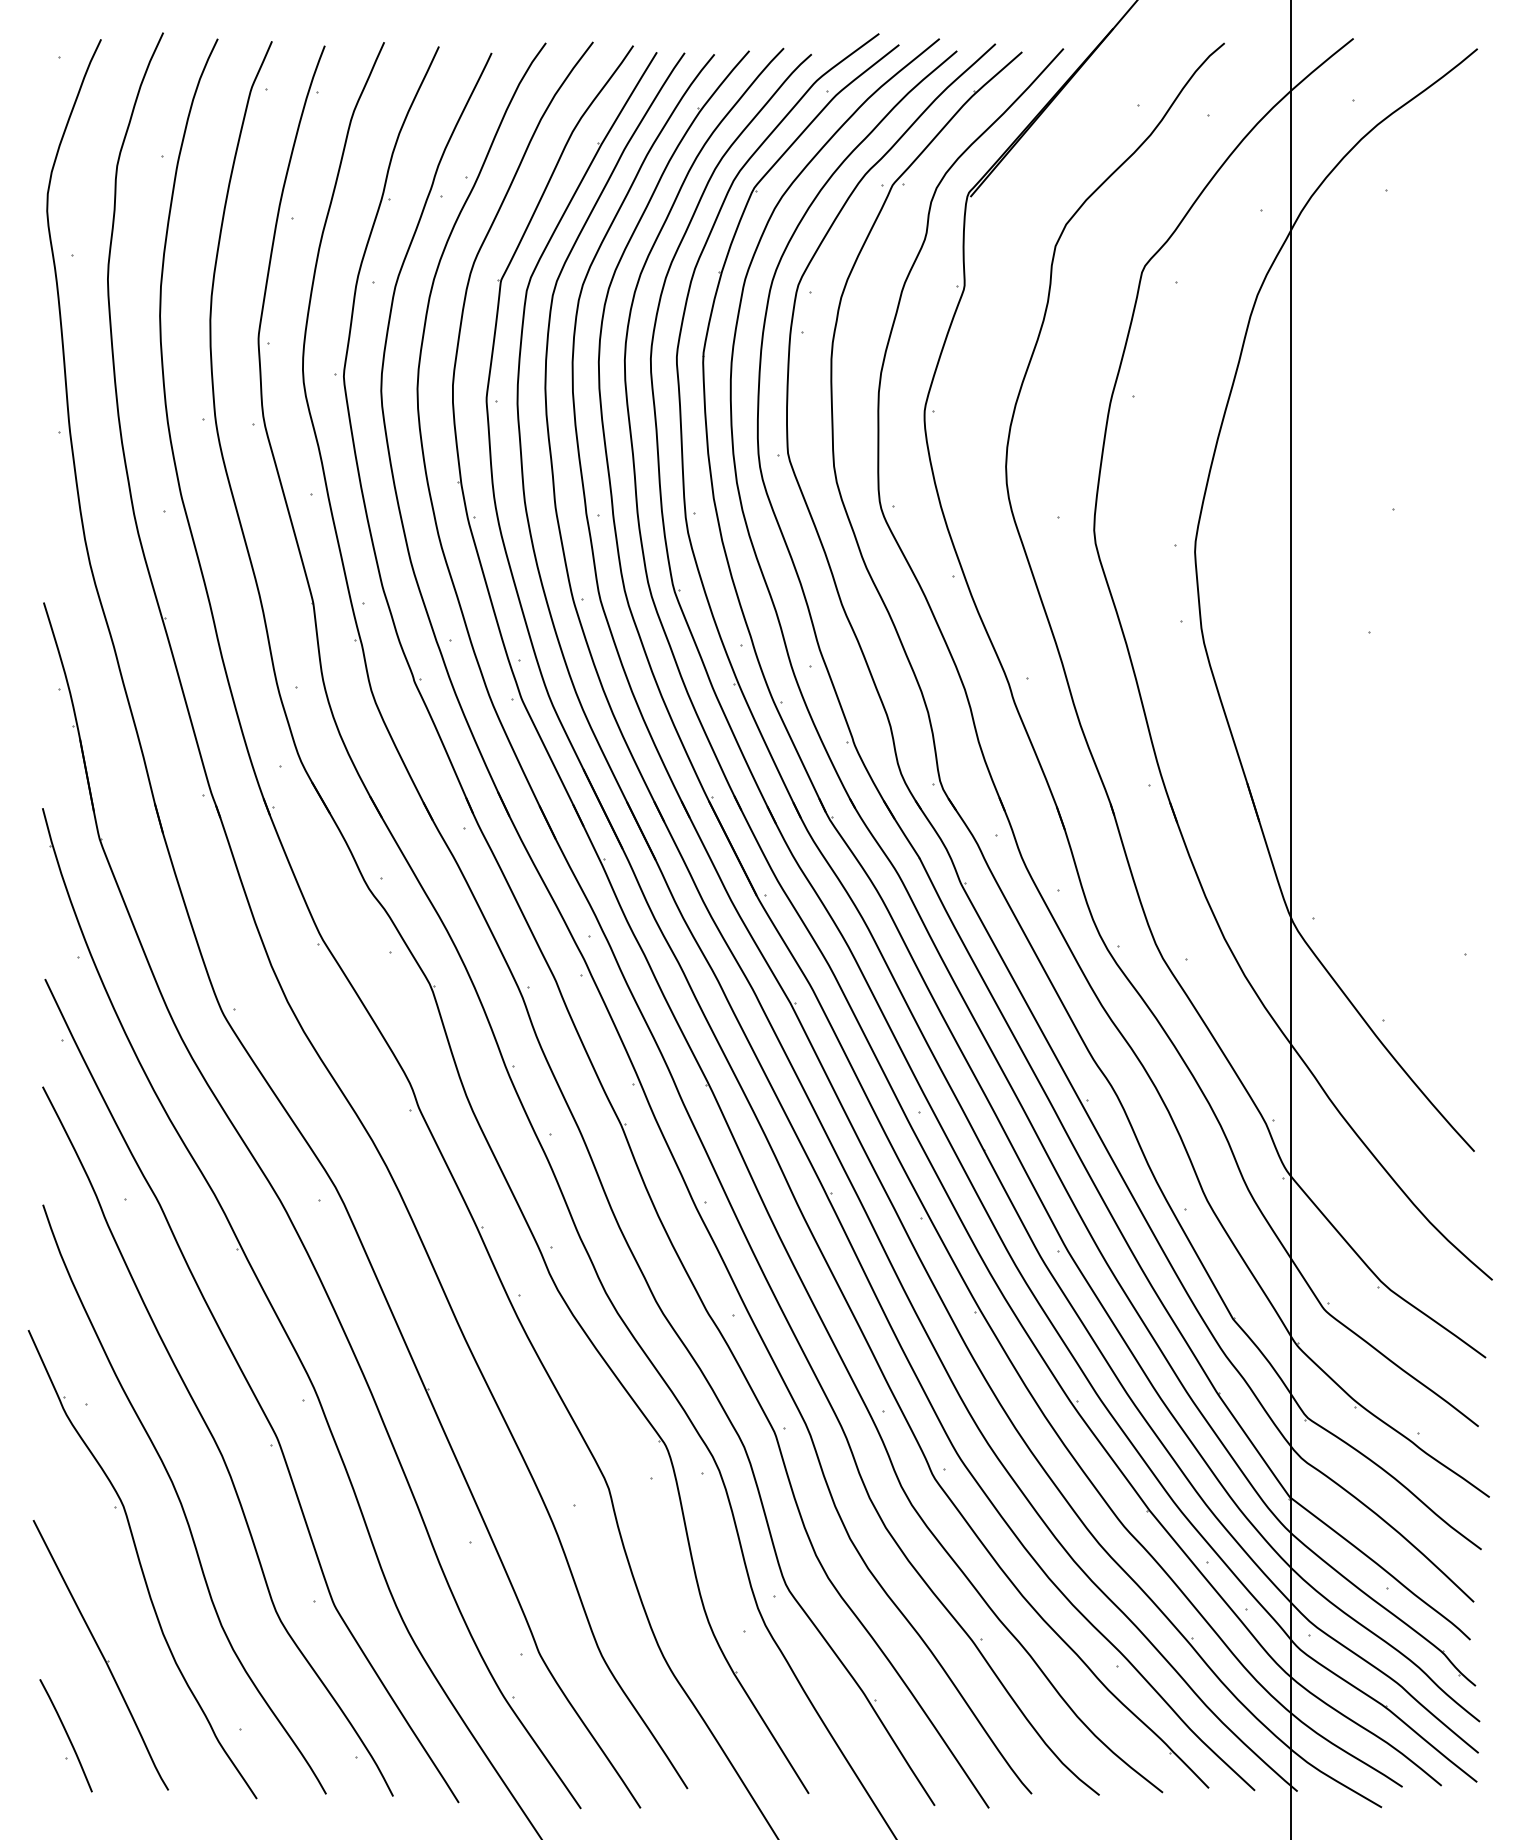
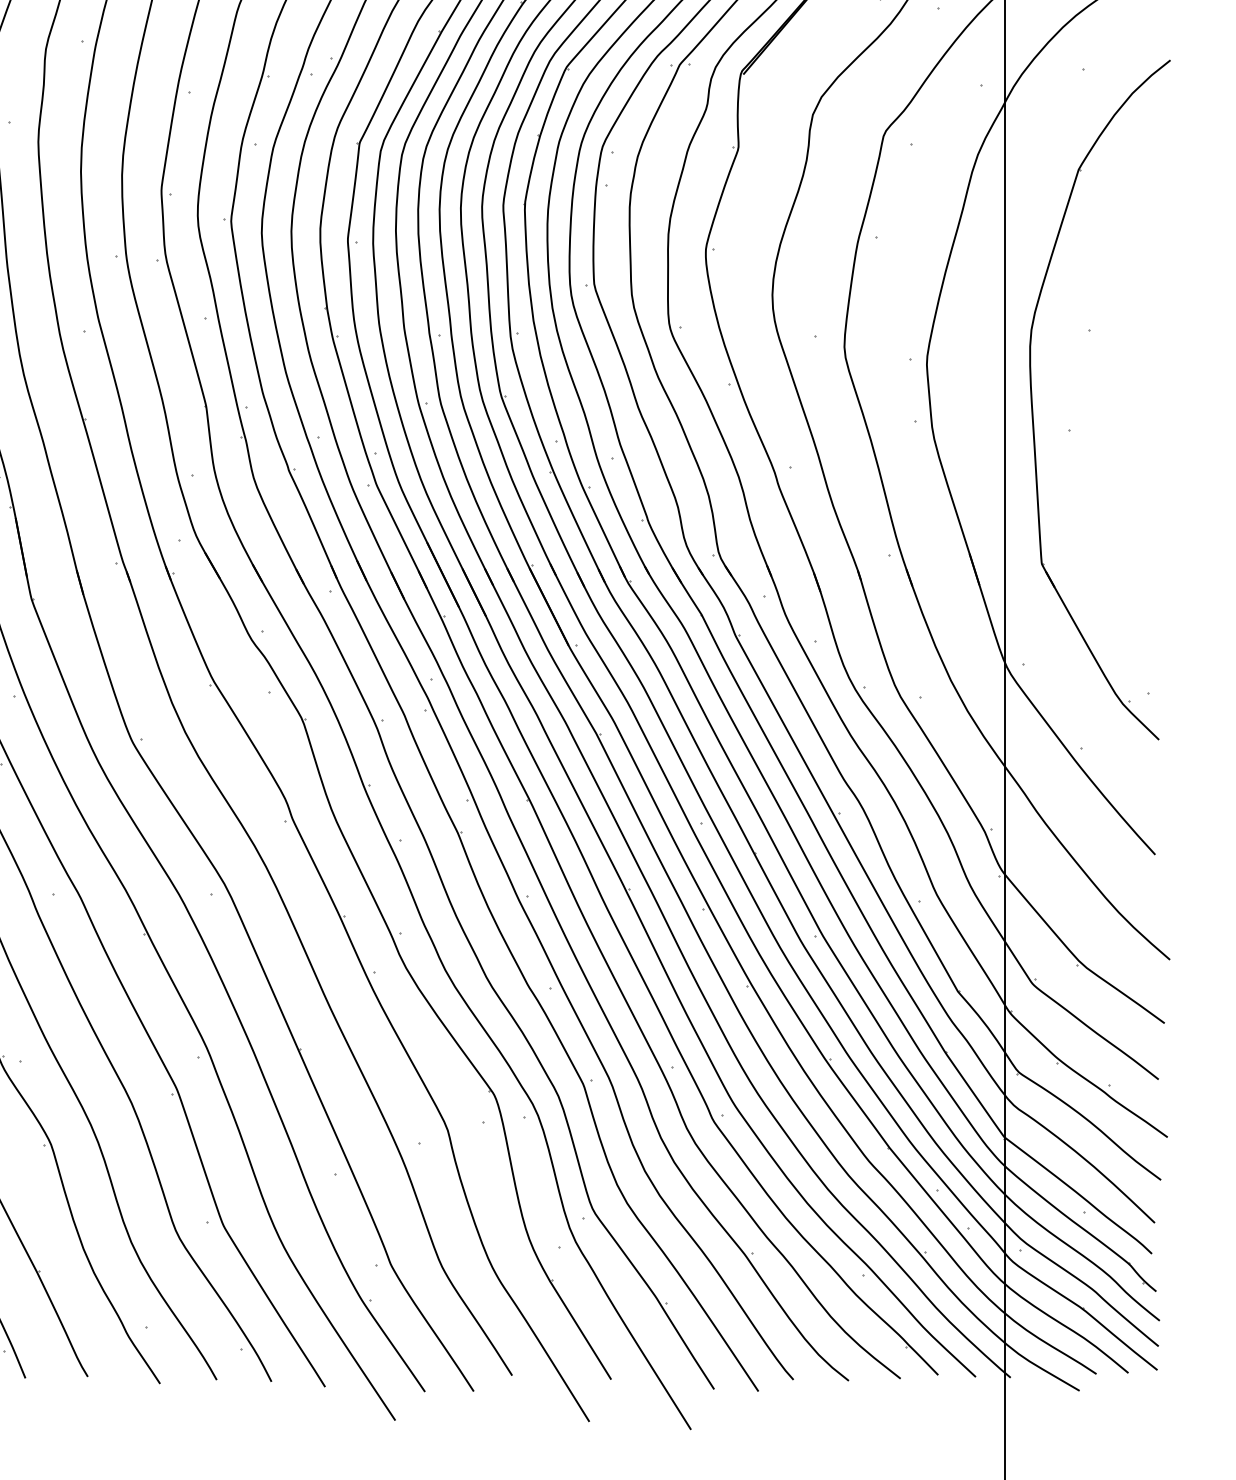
part: (1324, 595) -> (1032, 400), added

